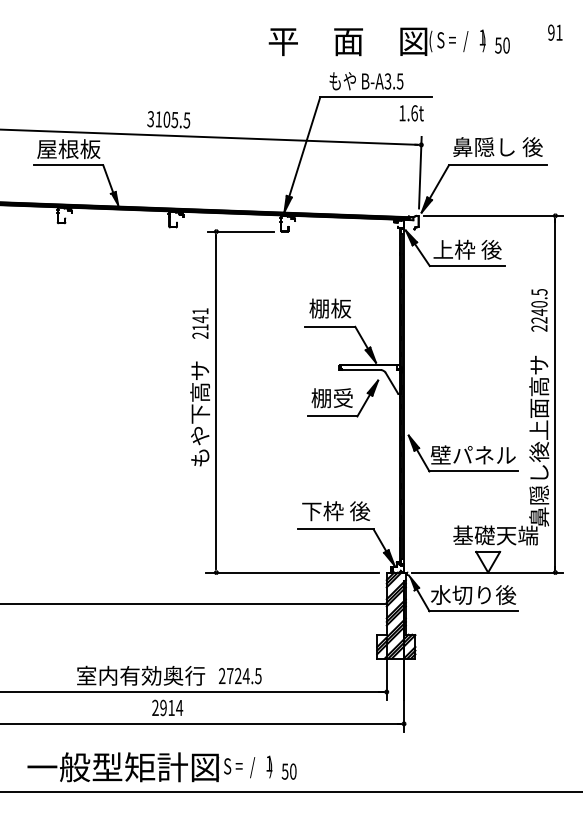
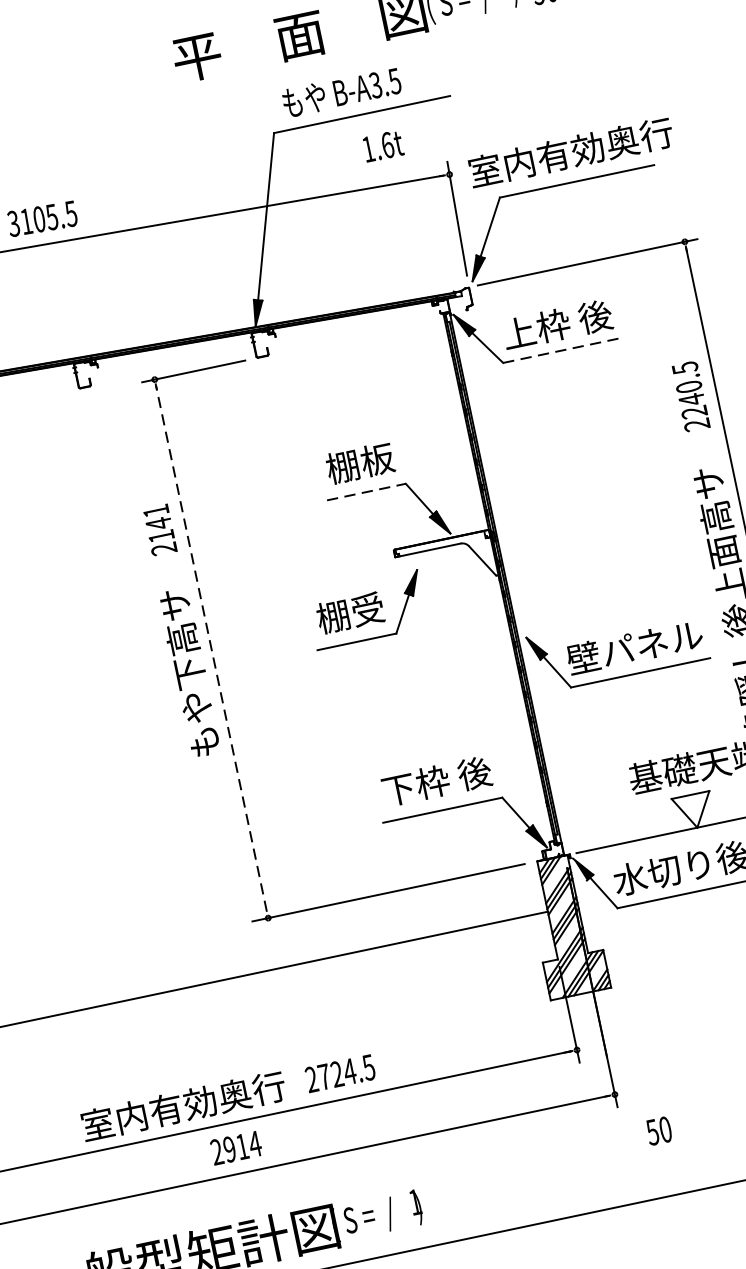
text: (411, 113) -> (382, 146), moved
text: (497, 147) -> (570, 153), 鼻隠し 後 -> 室内有効奥行
line: (467, 266) -> (562, 351), solid -> dashed
line: (330, 326) -> (366, 491), solid -> dashed
part: (343, 398) -> (368, 609), moved
line: (216, 401) -> (211, 647), solid -> dashed
text: (288, 771) -> (657, 1131), moved

